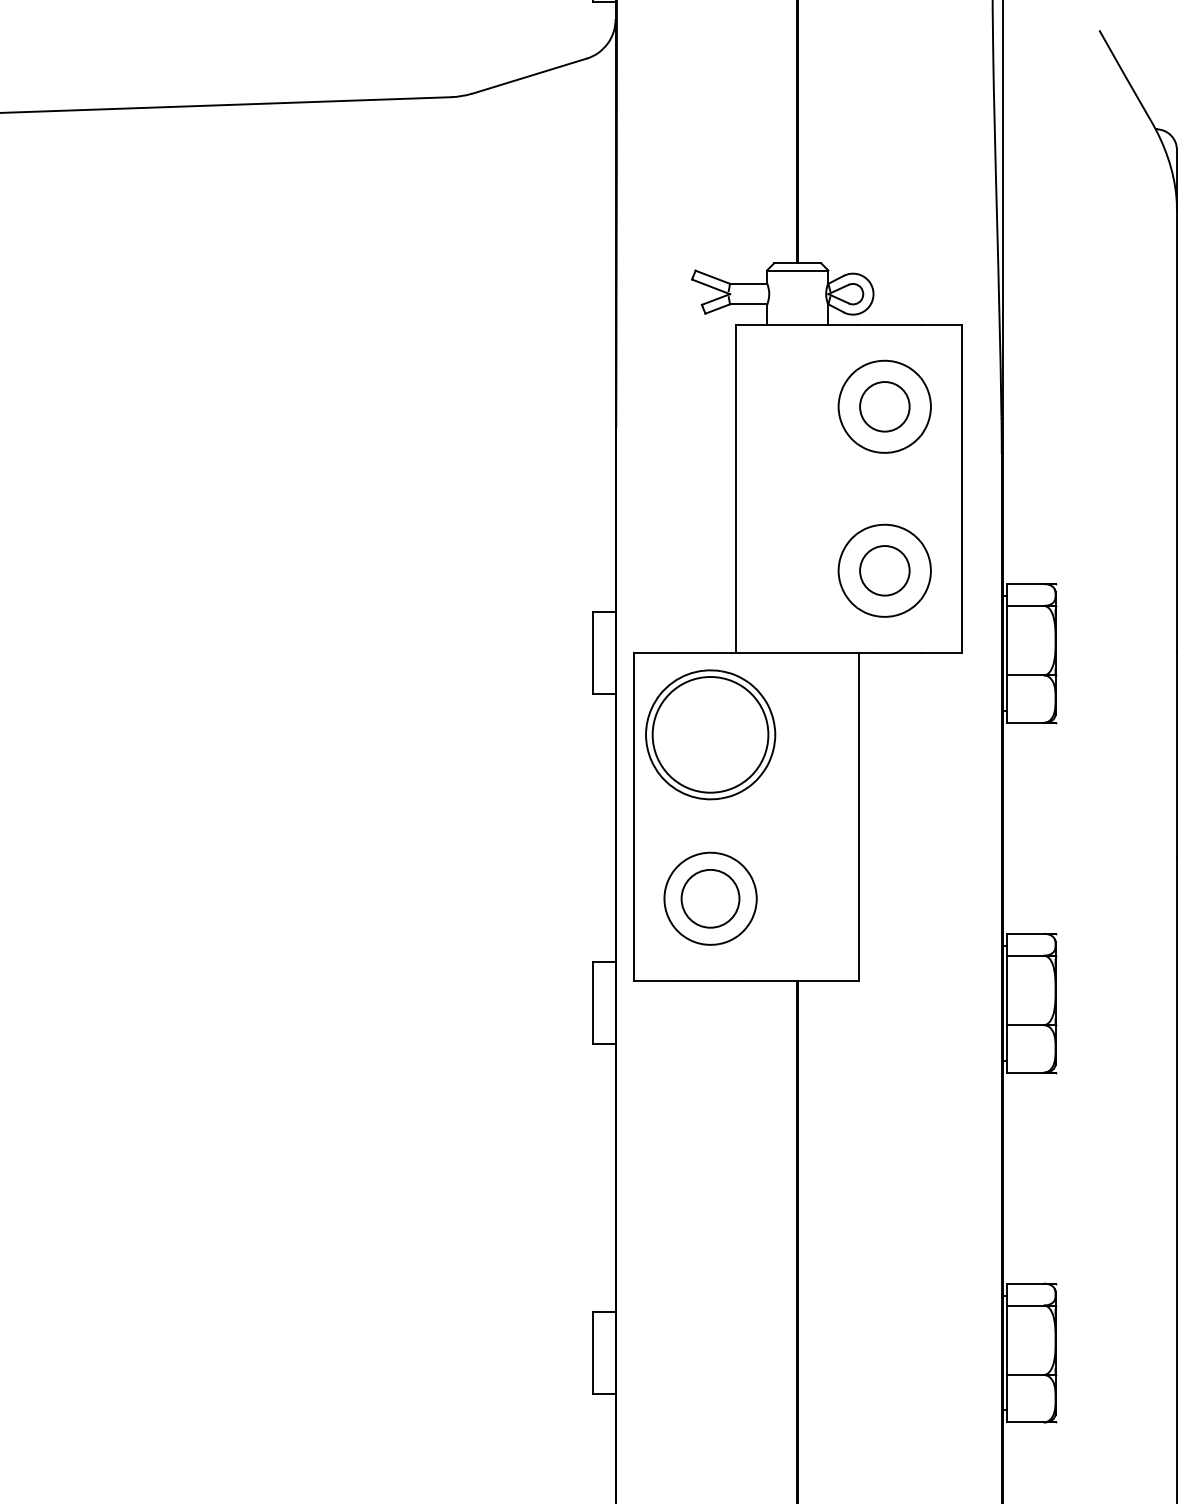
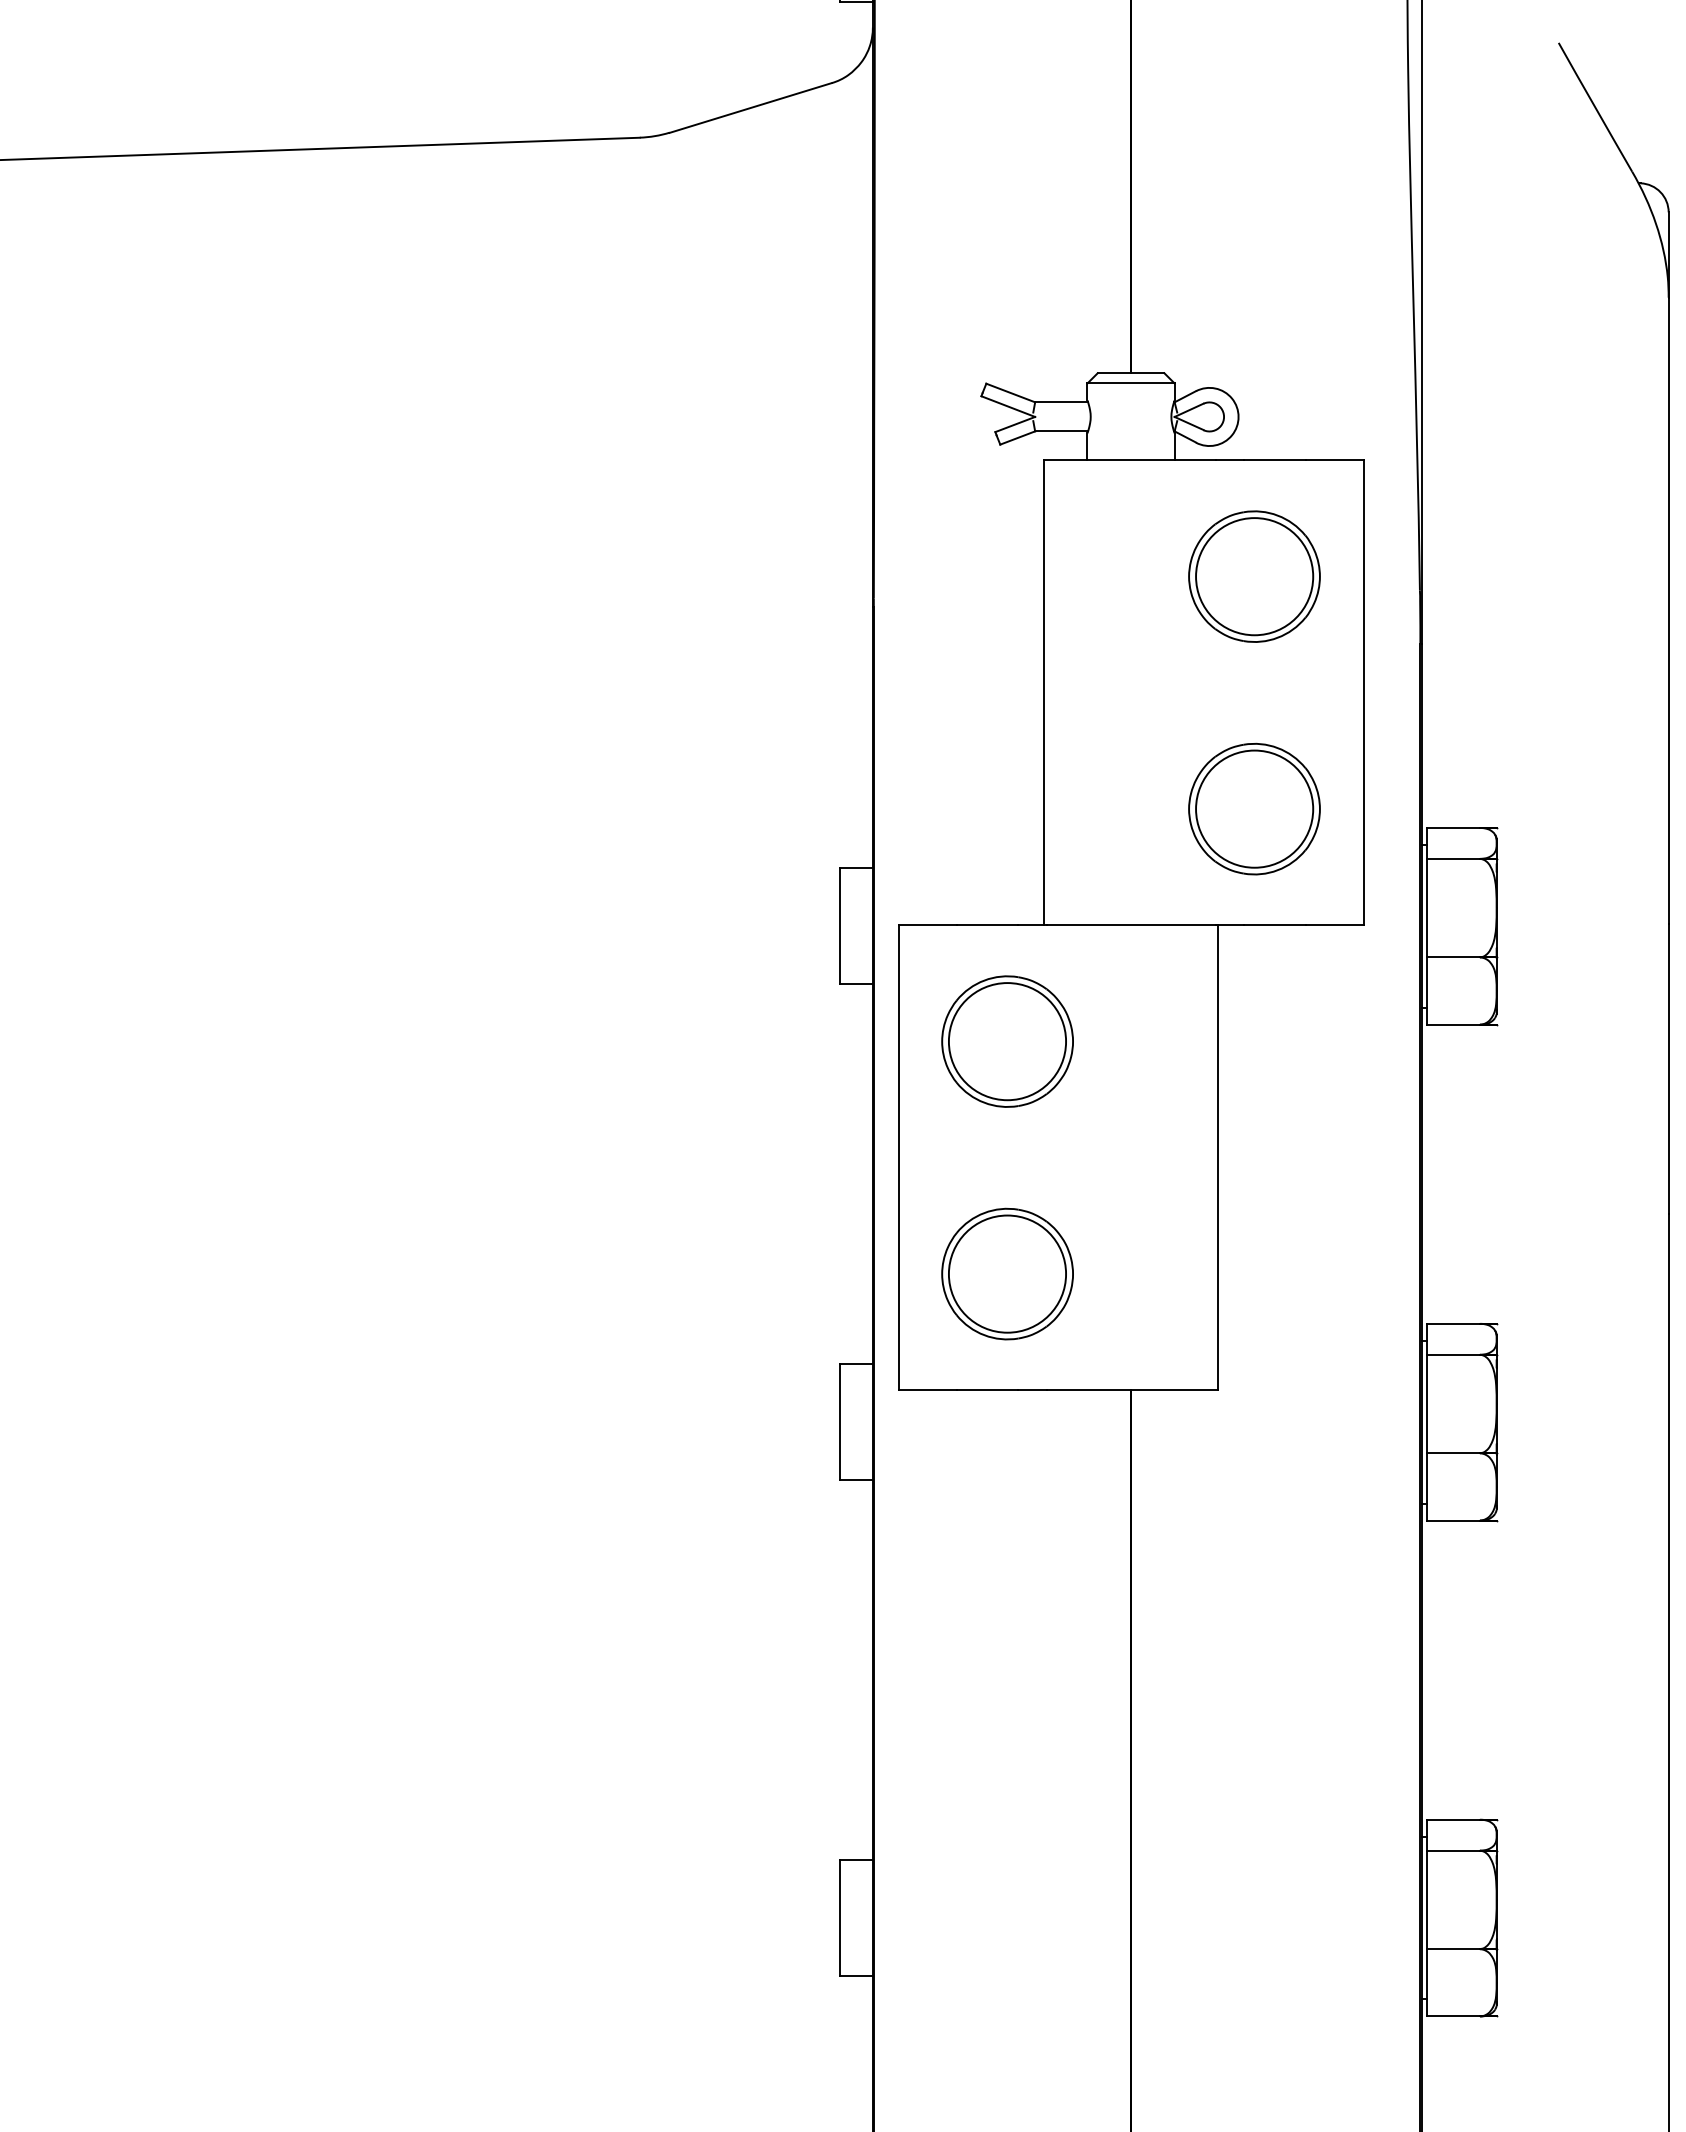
circle: (884, 406) -> (1254, 576), size x1.67
circle: (884, 570) -> (1254, 808), size x1.67
part: (710, 734) -> (1007, 1041), size x0.71
circle: (710, 898) -> (1007, 1273), size x1.43

